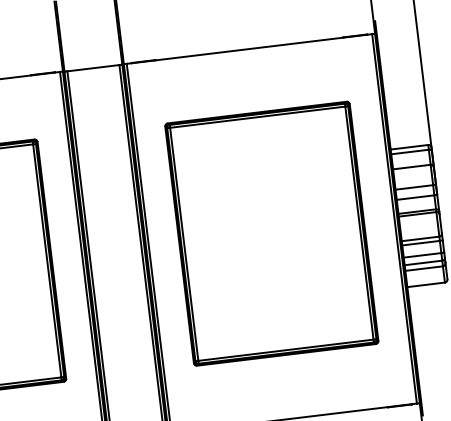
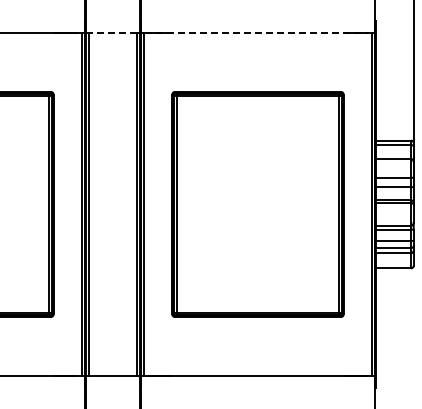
line: (248, 48) -> (257, 32), solid -> dashed
line: (92, 68) -> (112, 33), solid -> dashed

